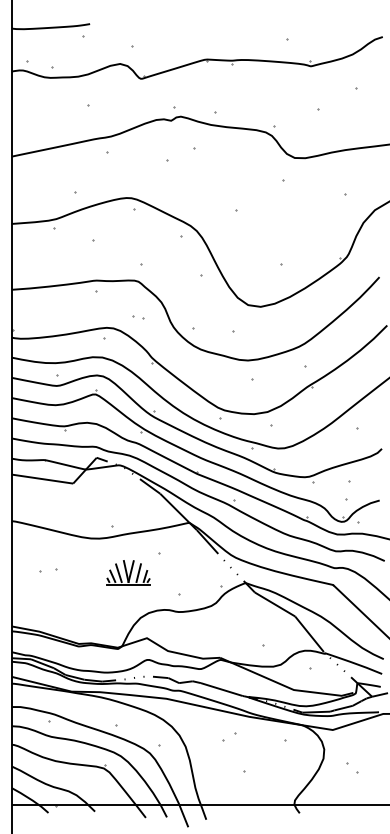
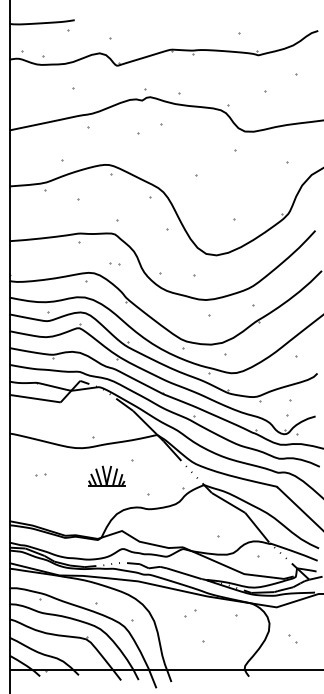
part: (48, 570) -> (40, 474), size x0.62

